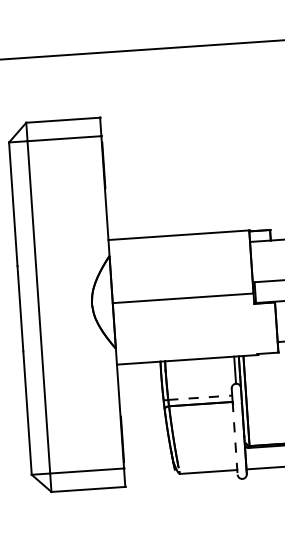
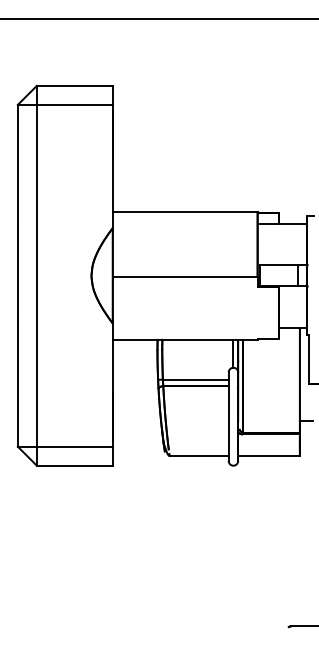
line: (199, 397) -> (195, 379), dashed -> solid
line: (235, 439) -> (228, 424), dashed -> solid

